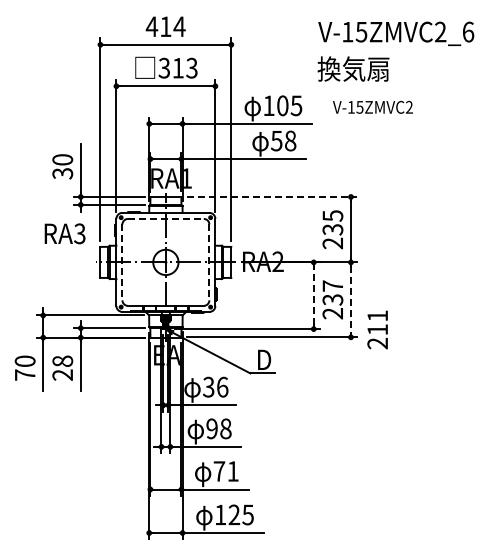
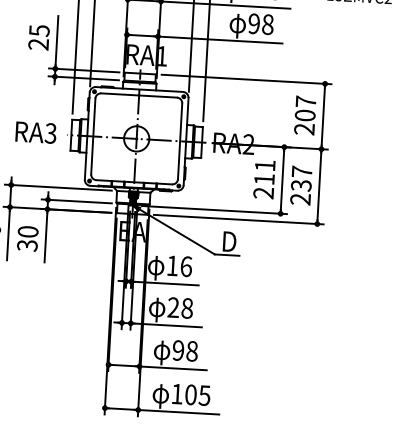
text: (276, 140) -> (253, 23), 58 -> 98
text: (62, 166) -> (38, 37), 30 -> 25
line: (272, 196) -> (246, 79), dashed -> solid
line: (165, 218) -> (138, 95), dashed -> solid
text: (332, 222) -> (305, 108), 235 -> 207
text: (64, 233) -> (35, 132), moved
line: (122, 262) -> (93, 136), dashed -> solid
line: (209, 262) -> (180, 141), dashed -> solid
line: (313, 295) -> (282, 180), dashed -> solid
line: (350, 299) -> (318, 186), dashed -> solid
text: (377, 329) -> (264, 179), moved
text: (62, 367) -> (27, 238), 28 -> 30
text: (208, 386) -> (172, 265), 36 -> 16
text: (211, 428) -> (172, 307), 98 -> 28
text: (225, 471) -> (184, 350), 71 -> 98
text: (234, 514) -> (191, 394), 125 -> 105

